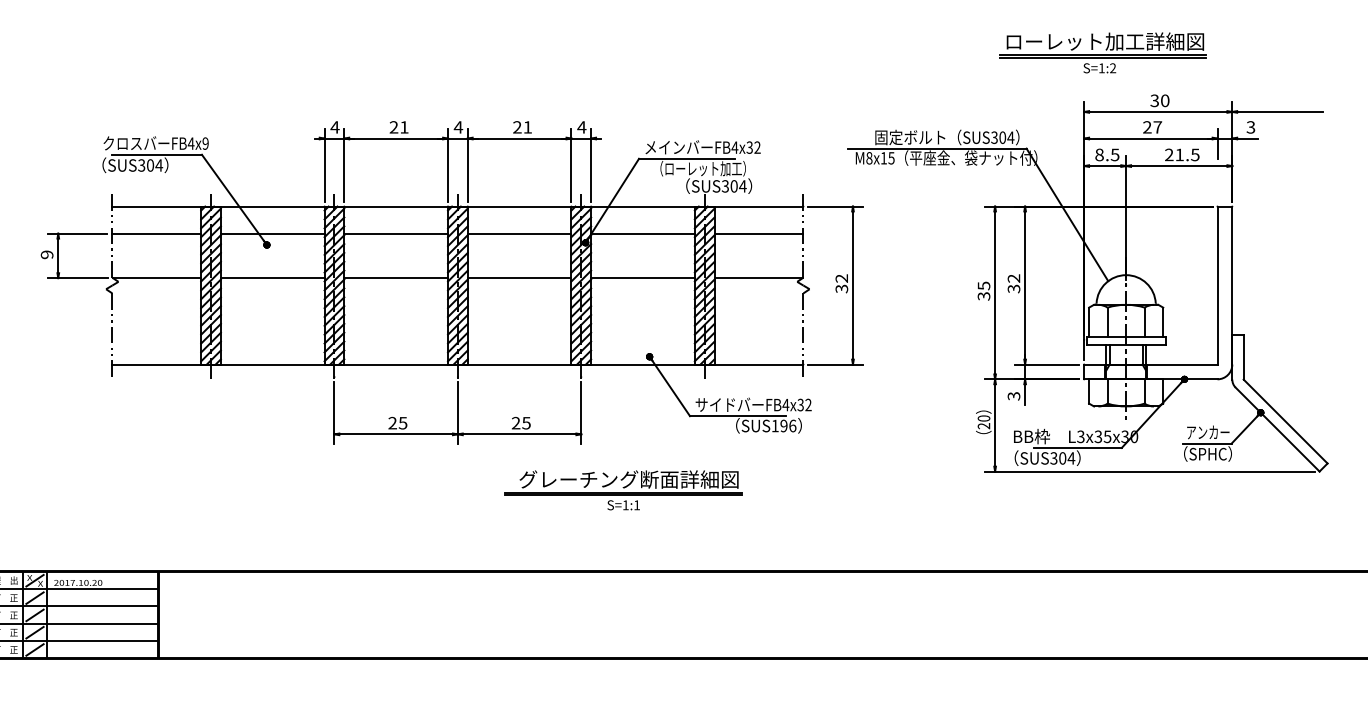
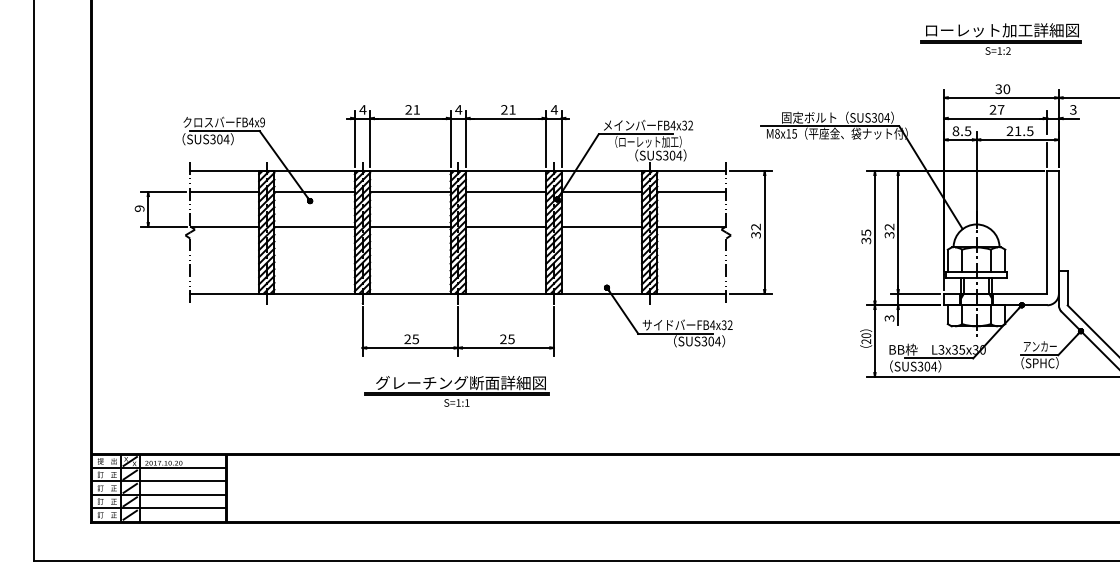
part: (1102, 52) -> (1000, 38), moved
line: (1217, 186) -> (1047, 155), added
text: (783, 426) -> (710, 341), SUS196 -> SUS304
part: (623, 490) -> (456, 391), moved

